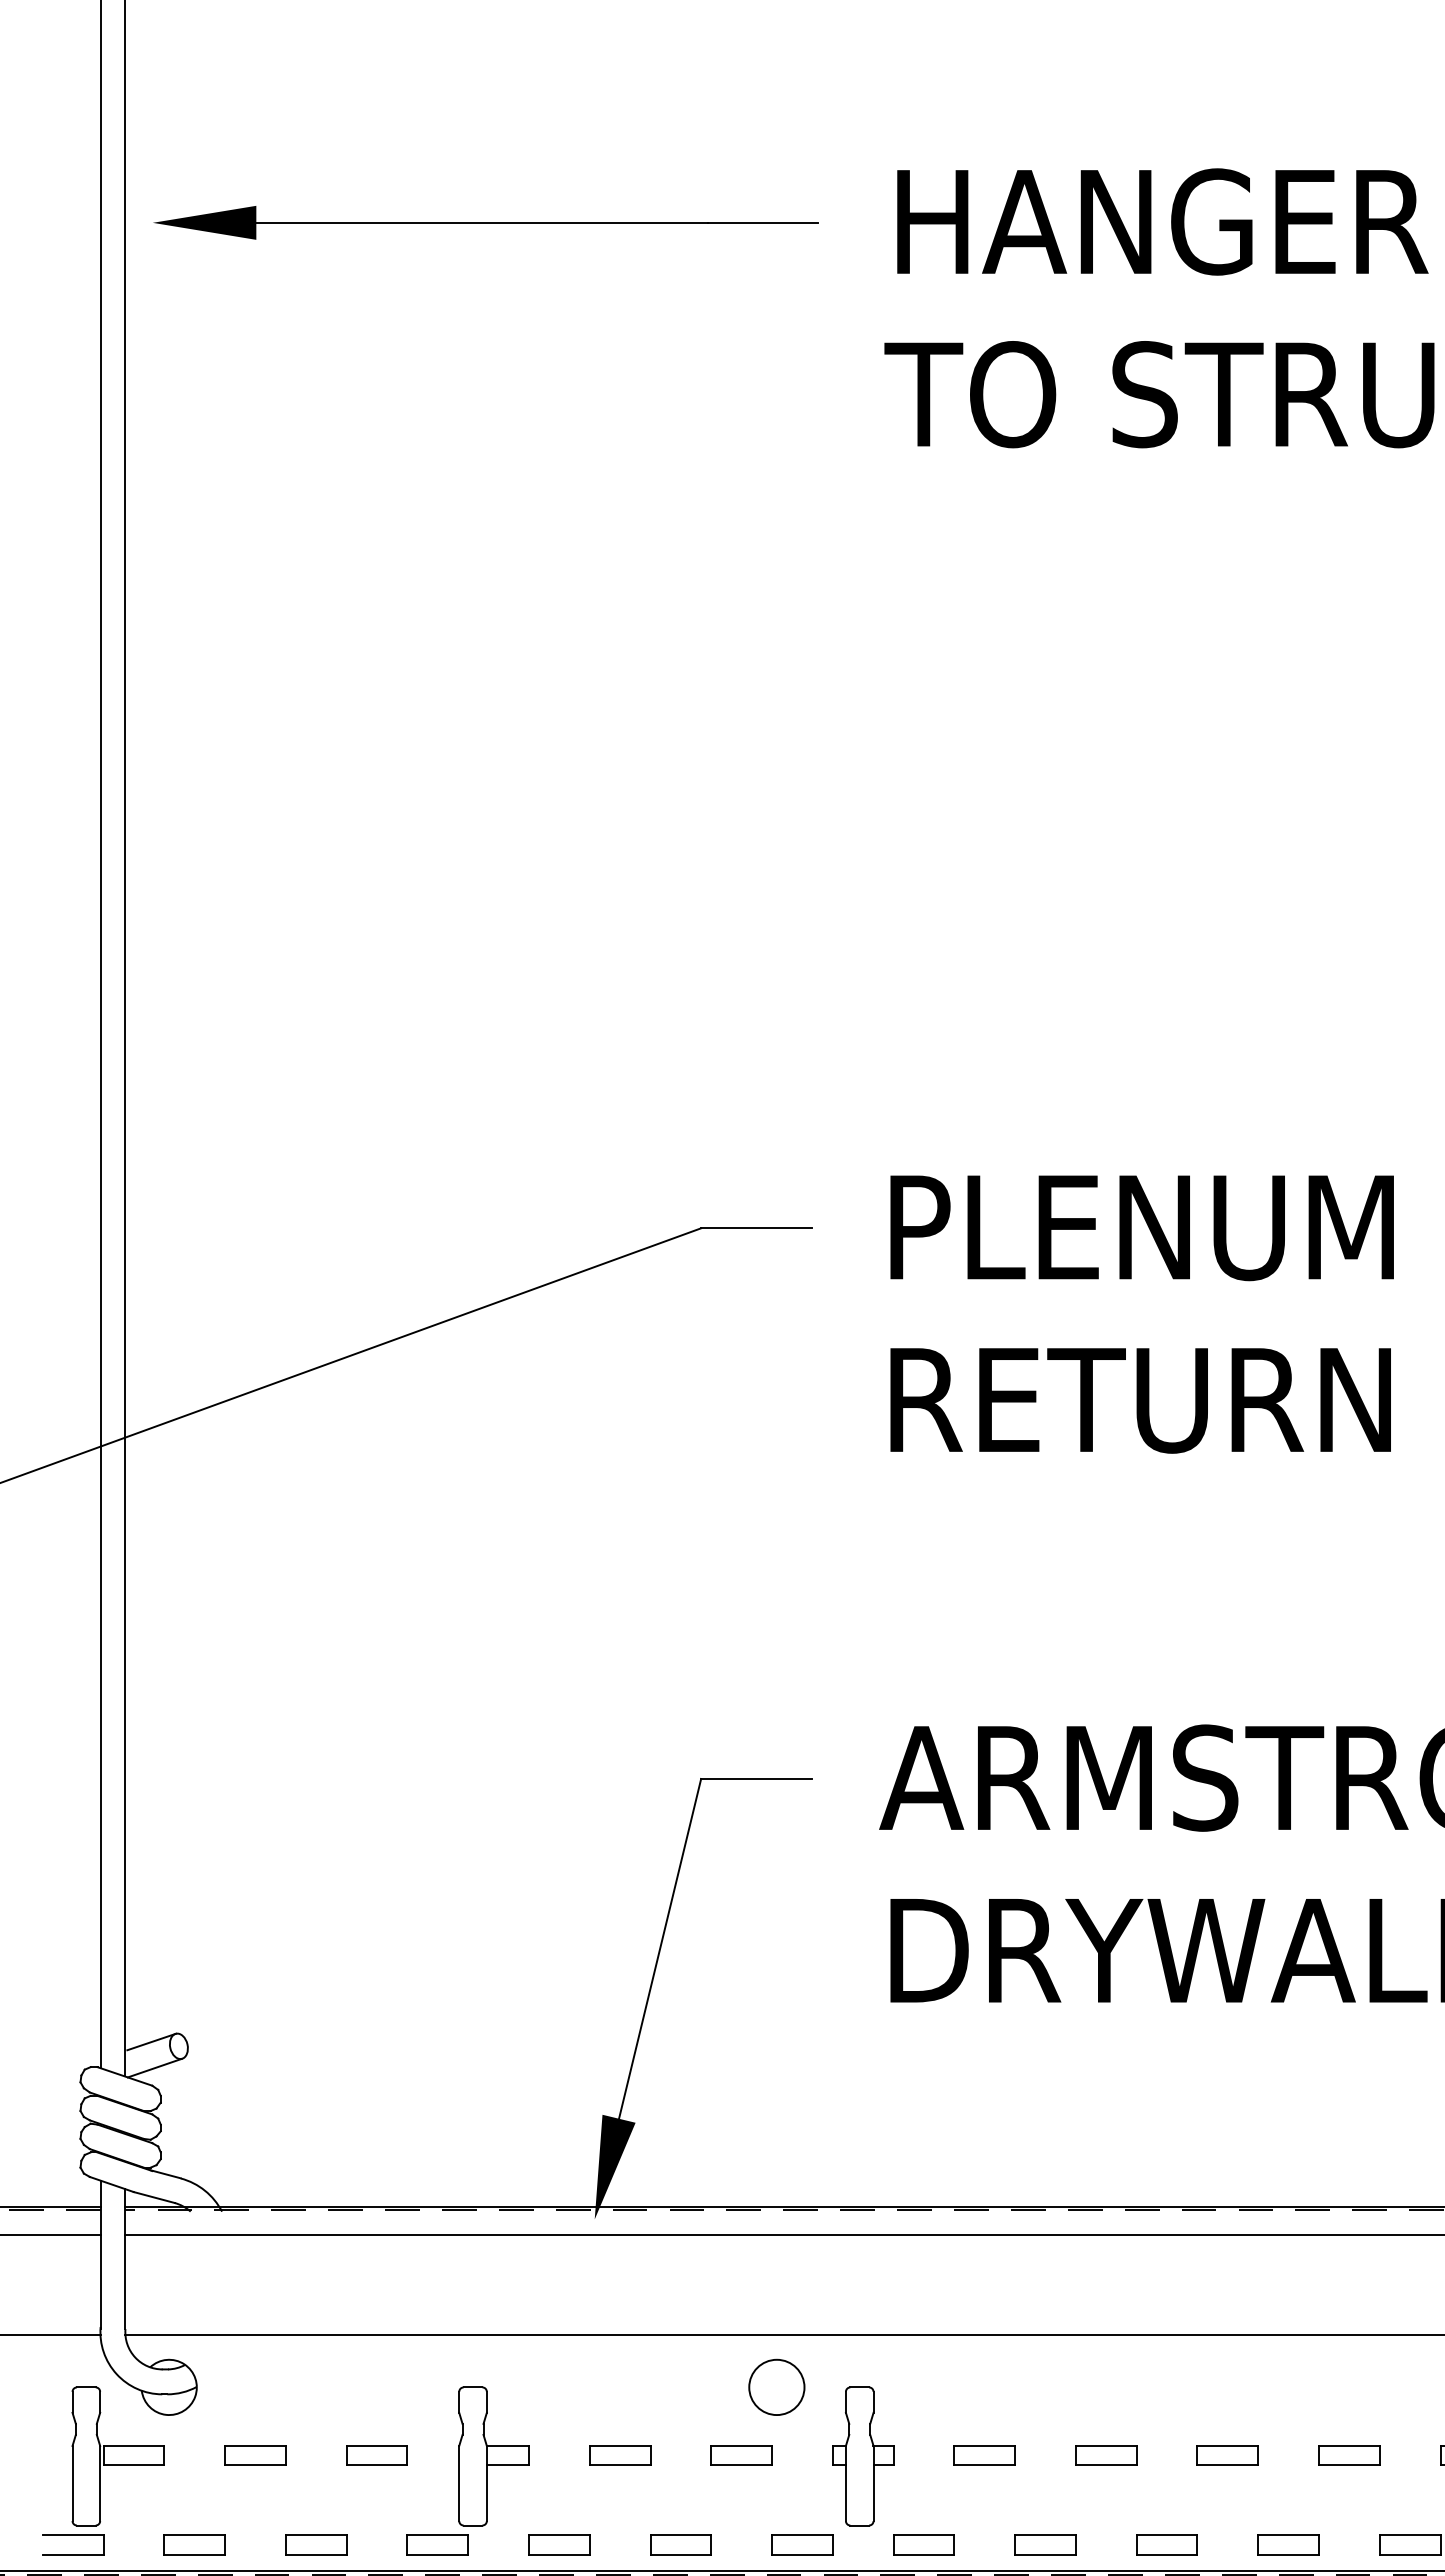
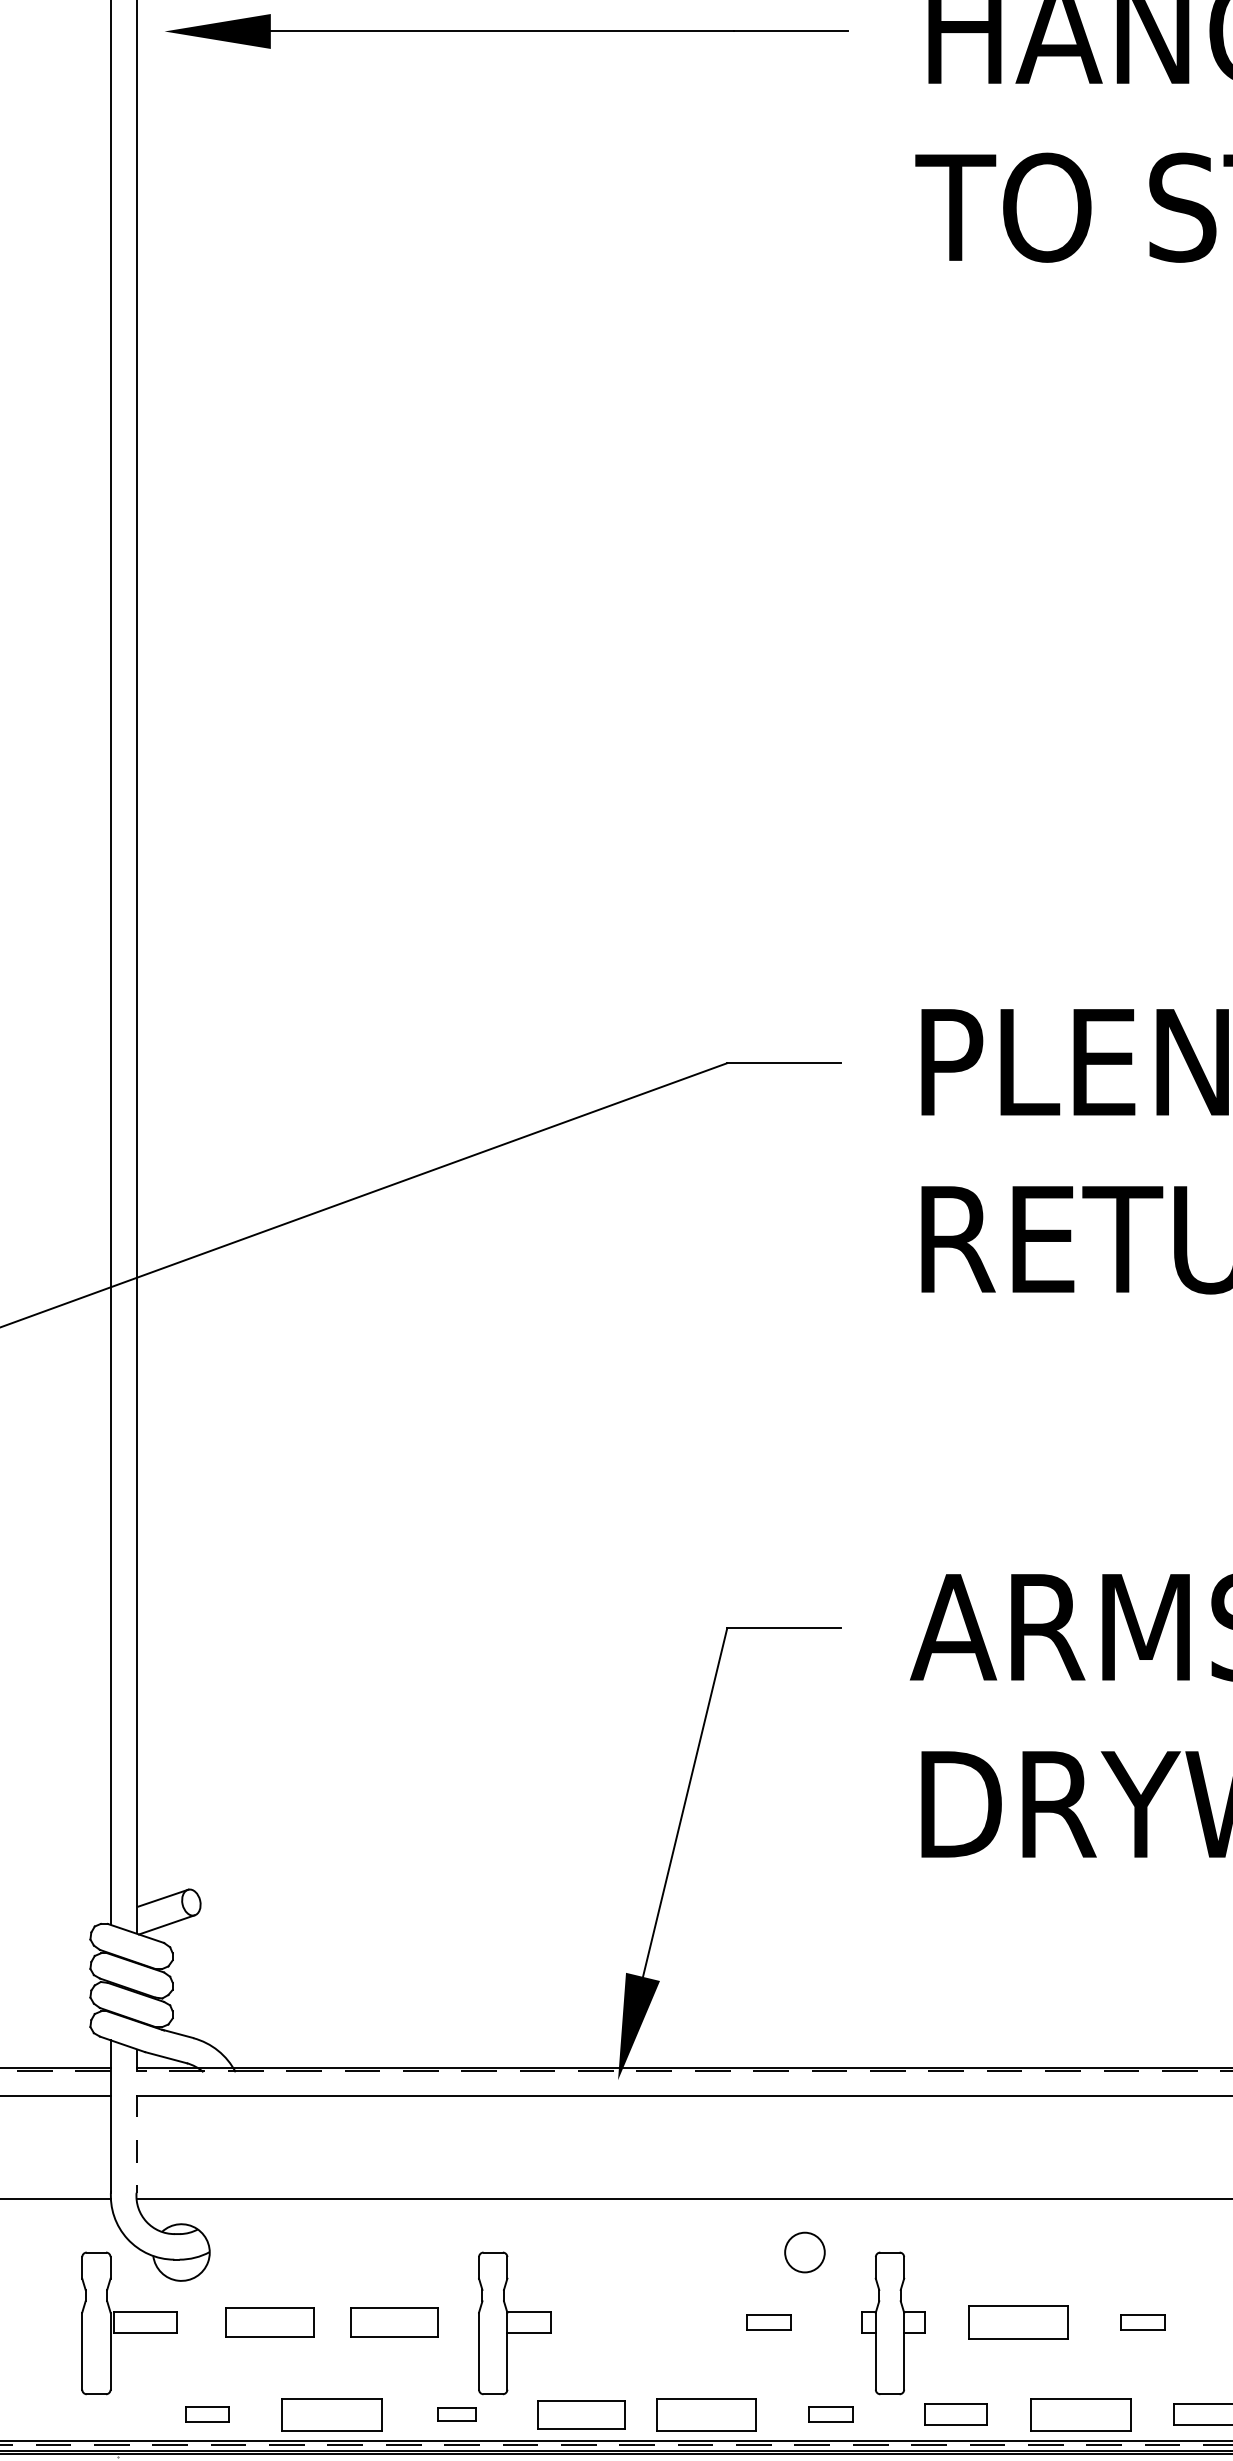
line: (125, 2259) -> (136, 2121), solid -> dashed
circle: (776, 2387) -> (804, 2252), size x0.7
part: (255, 2455) -> (269, 2322), size x1.4
part: (376, 2455) -> (394, 2322), size x1.4
part: (620, 2455) -> (644, 2322), removed
part: (741, 2455) -> (768, 2322), size x0.7
part: (984, 2455) -> (1018, 2322), size x1.6
part: (1106, 2455) -> (1143, 2322), size x0.7
part: (73, 2535) -> (83, 2404), removed
part: (194, 2544) -> (207, 2413), size x0.7
part: (316, 2544) -> (332, 2413), size x1.6
part: (437, 2544) -> (456, 2413), size x0.6
part: (559, 2544) -> (581, 2413), size x1.4
part: (680, 2544) -> (706, 2413), size x1.6
part: (802, 2544) -> (831, 2413), size x0.7
part: (1045, 2544) -> (1080, 2413), size x1.6

